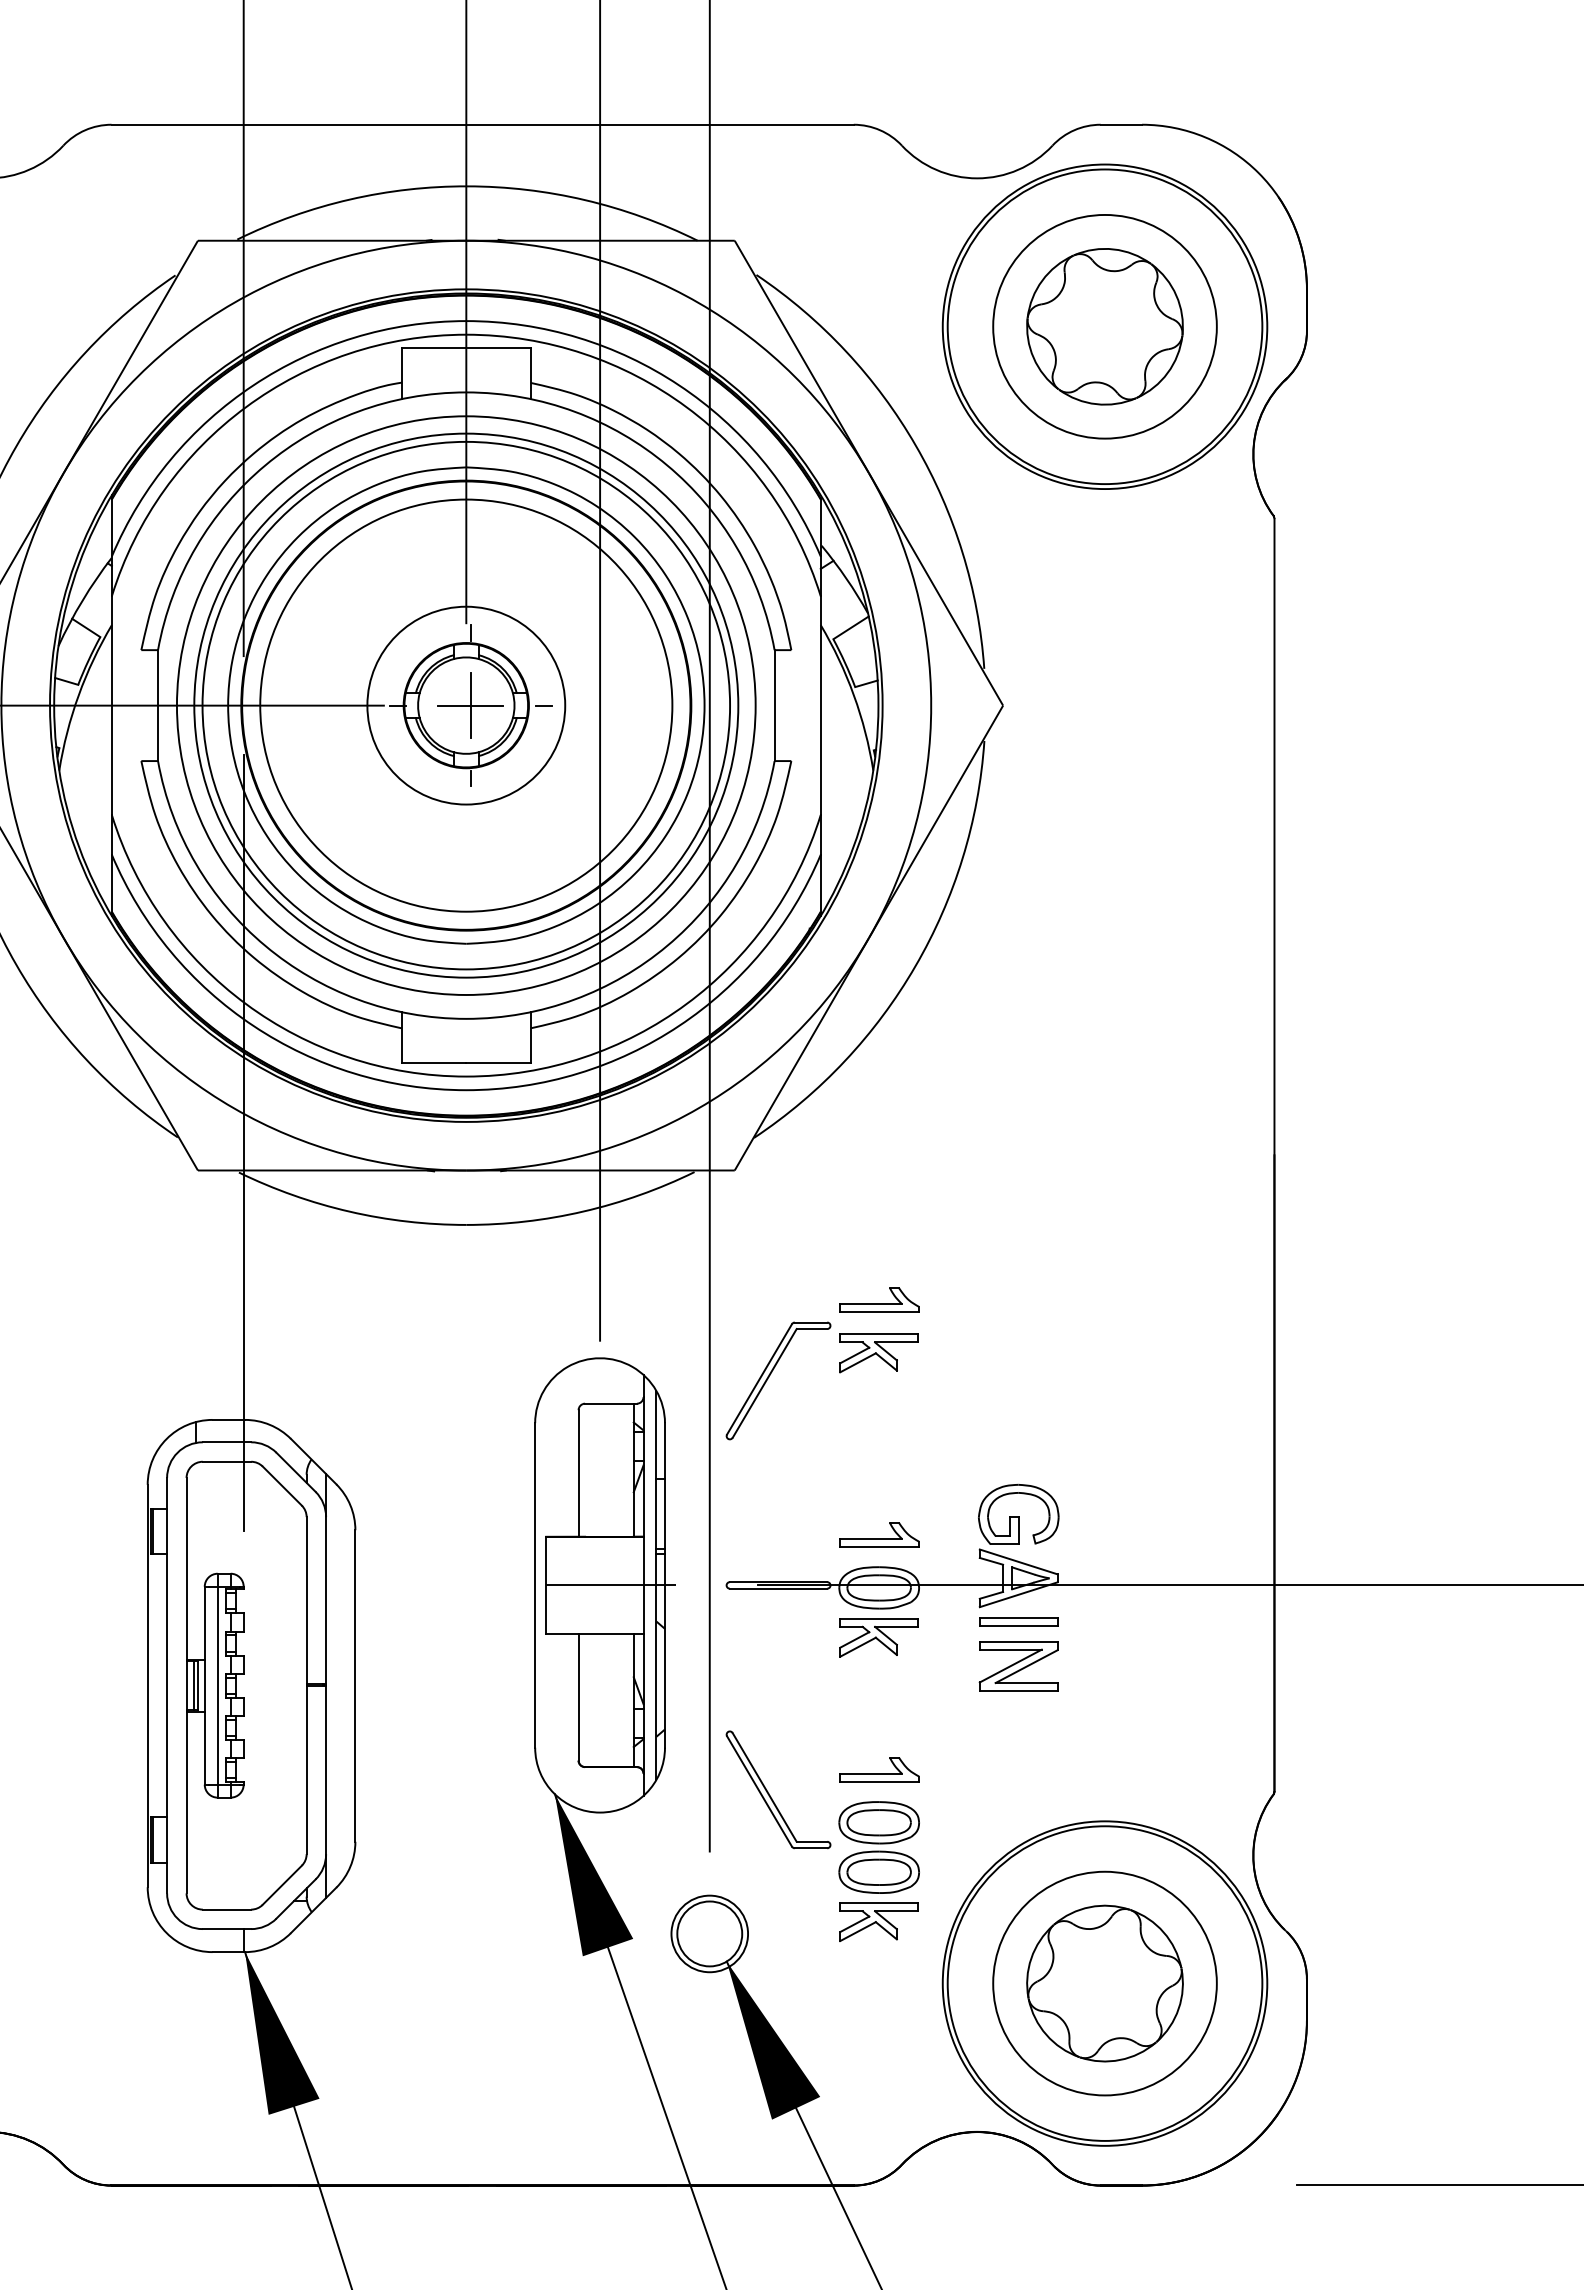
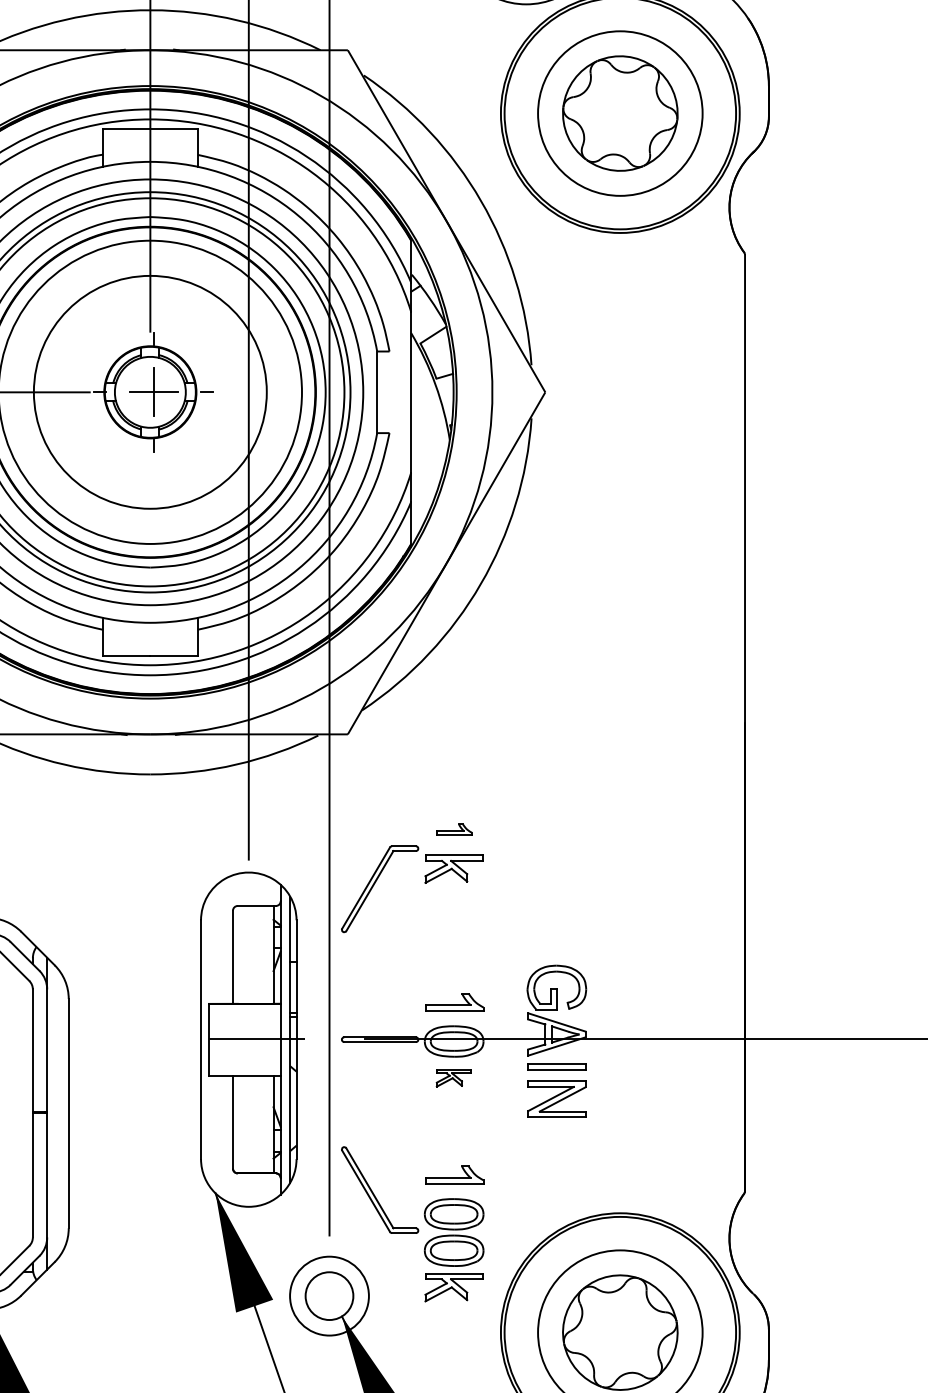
circle: (466, 705) -> (150, 392), size x1.6
part: (879, 1299) -> (454, 829), size x0.6
part: (878, 1637) -> (453, 1078), size x0.6
circle: (709, 1933) -> (329, 1295), size x1.4

